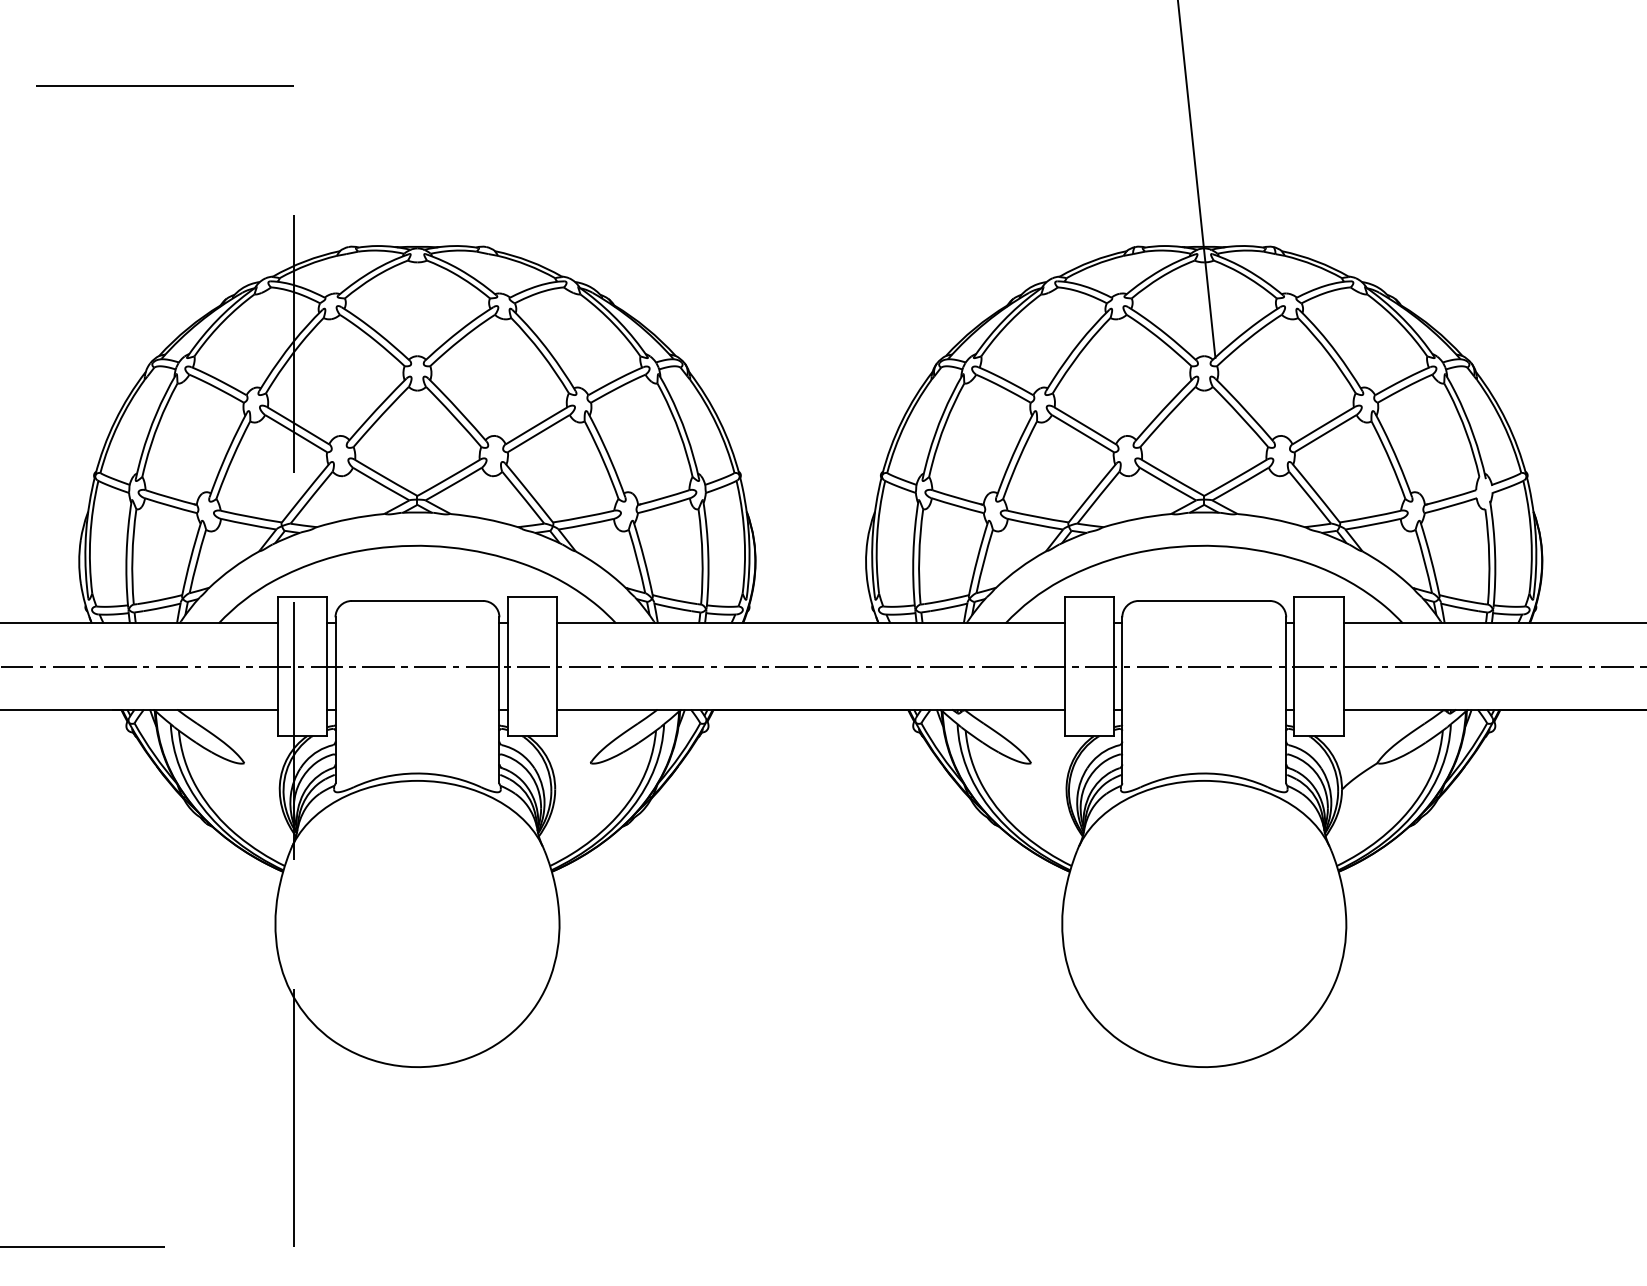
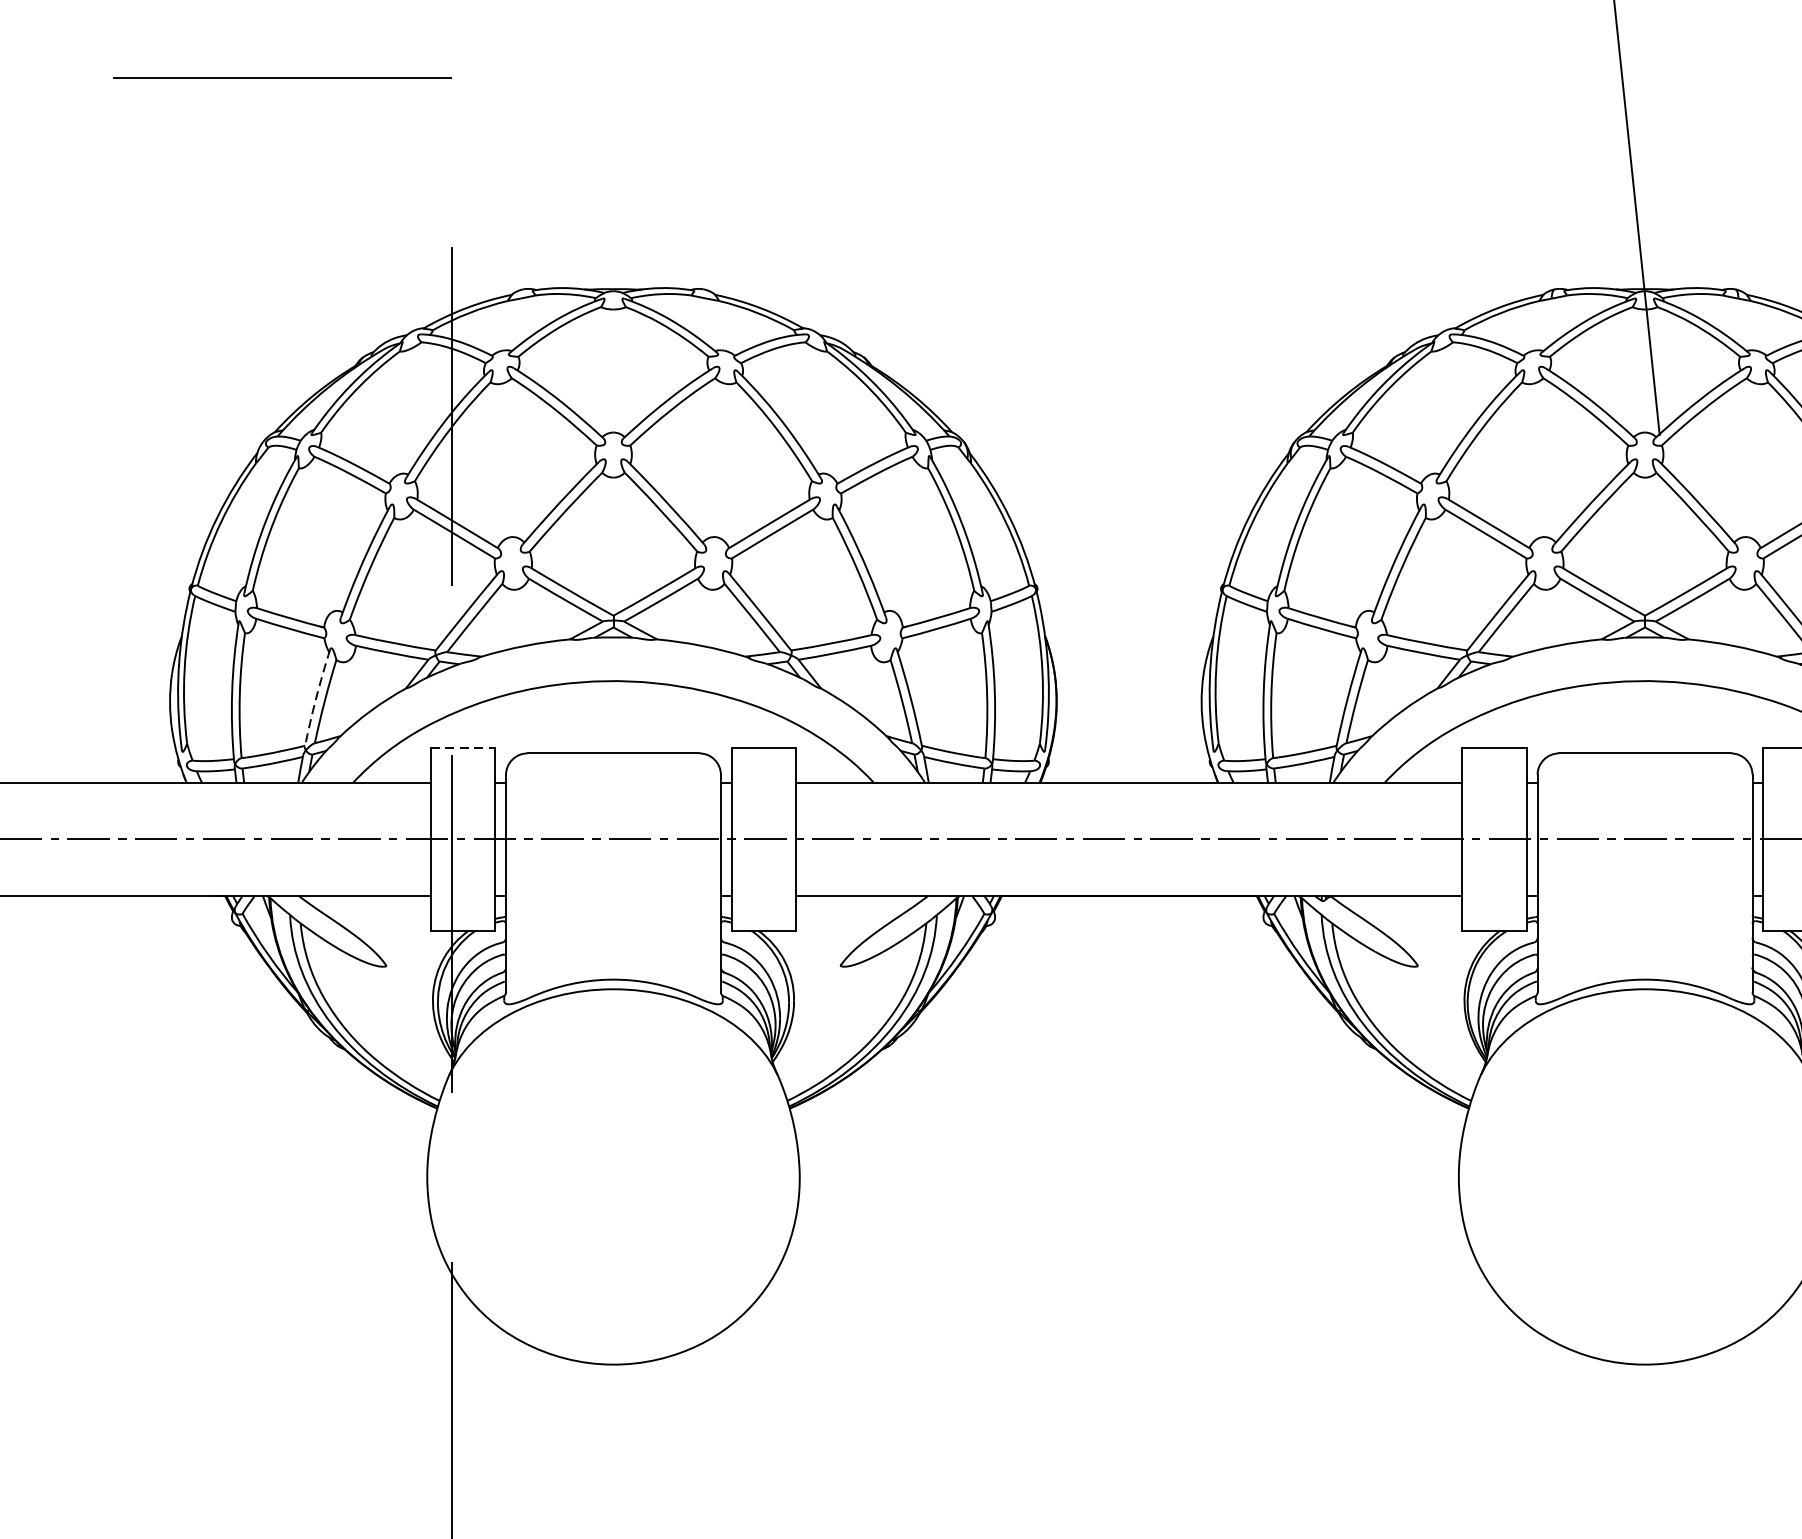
line: (190, 558) -> (315, 697), solid -> dashed
line: (302, 596) -> (462, 747), solid -> dashed

